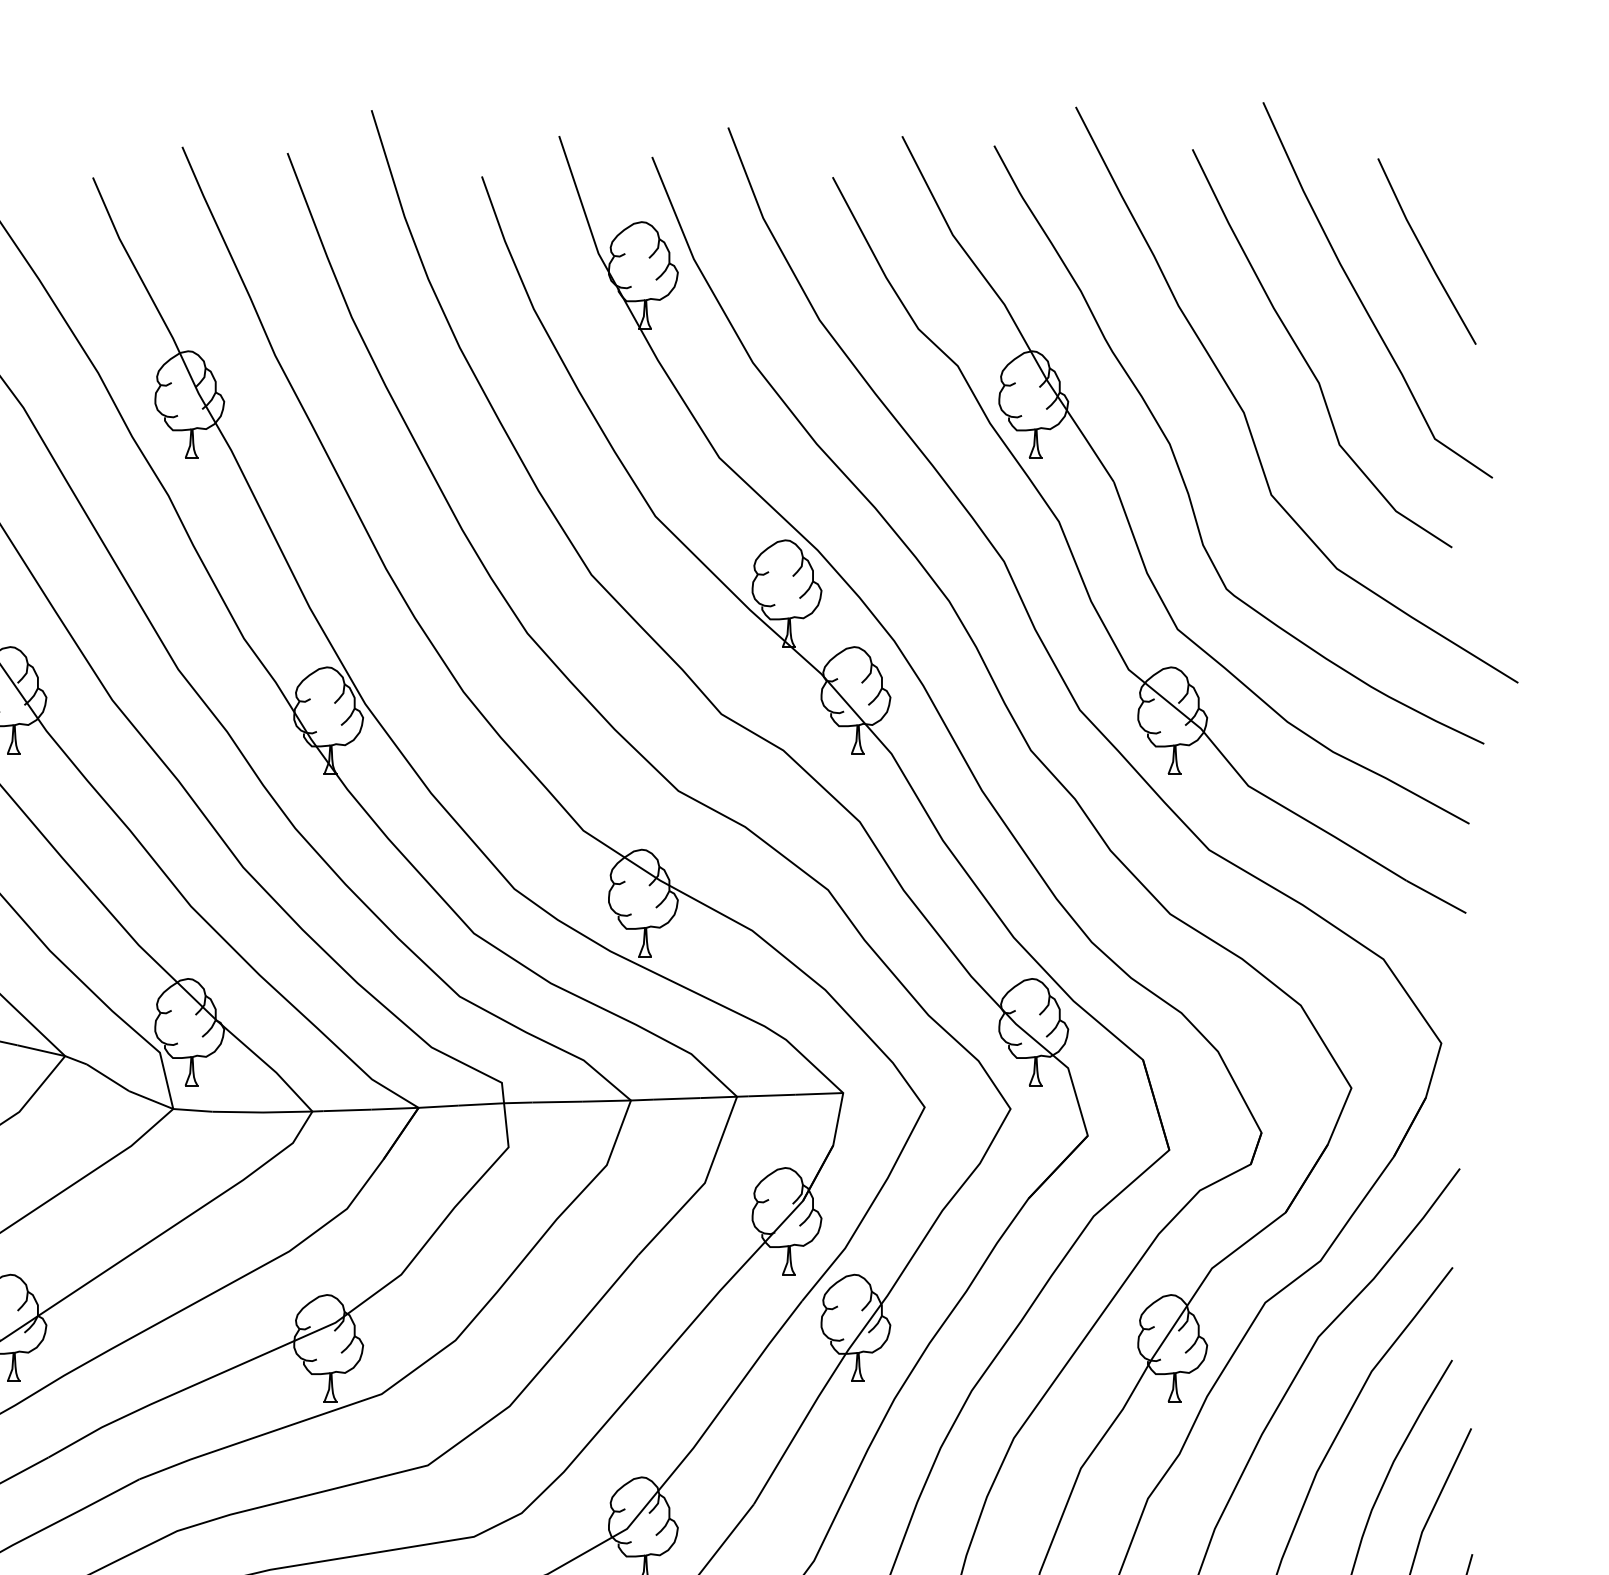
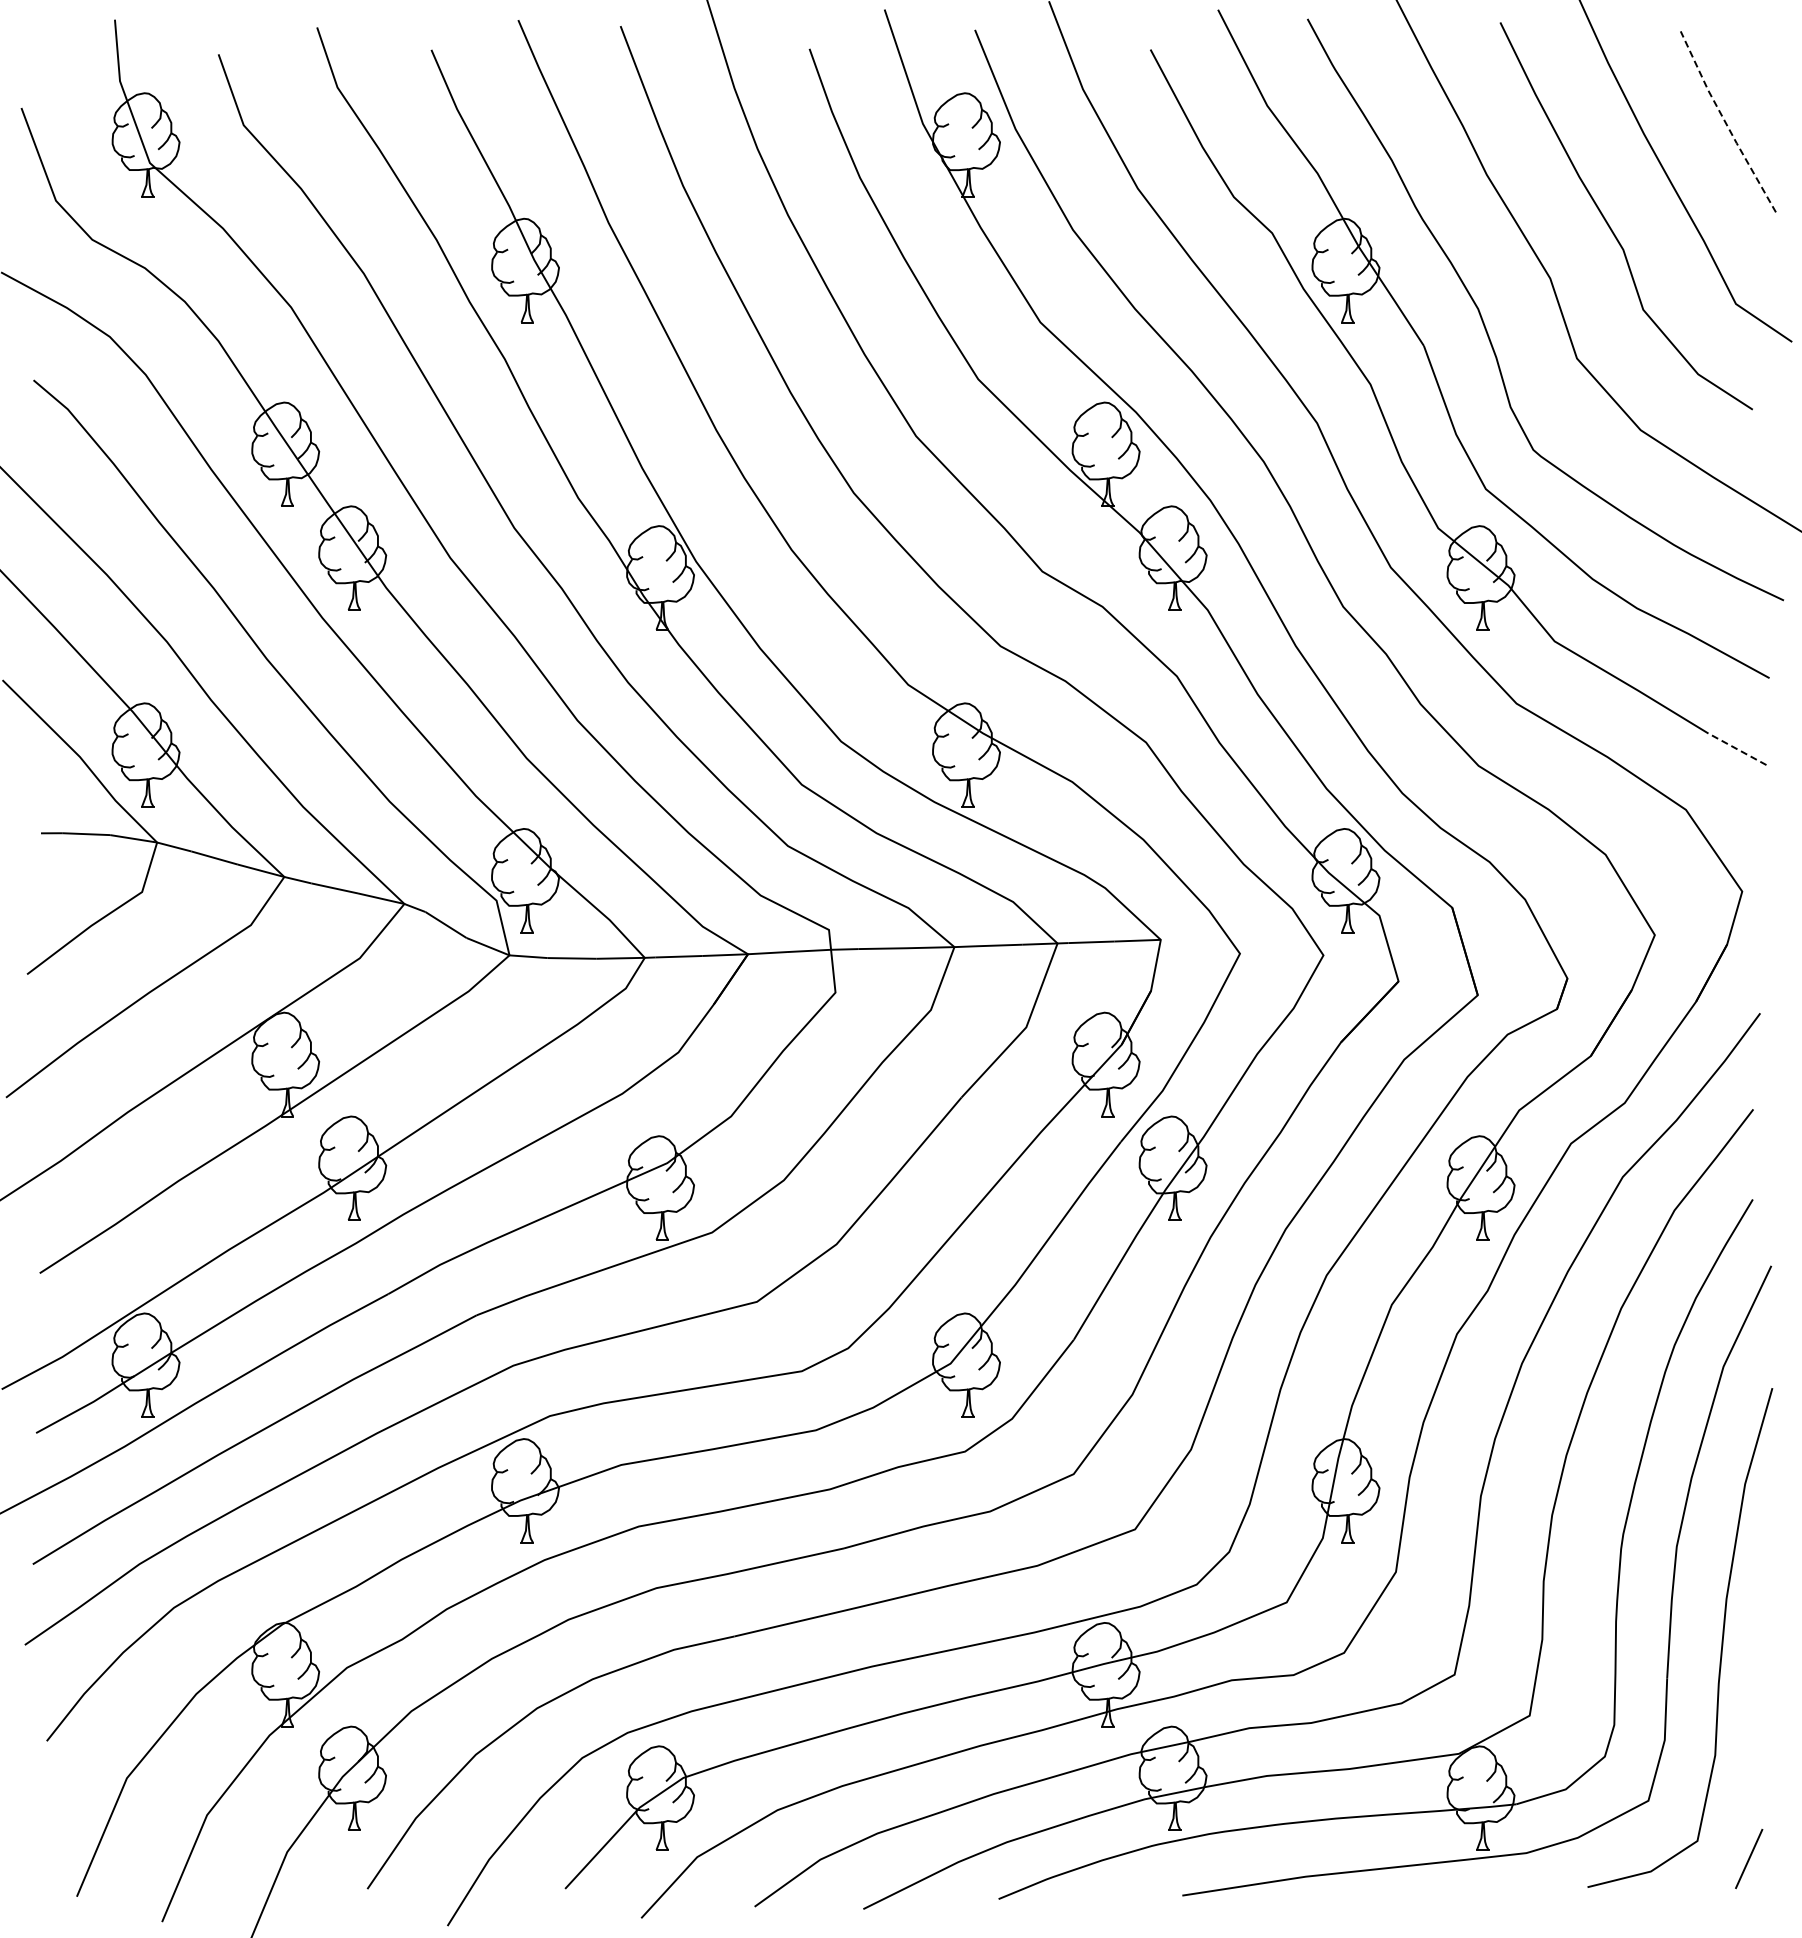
line: (1424, 253) -> (1725, 123), solid -> dashed
line: (1436, 897) -> (1737, 749), solid -> dashed

